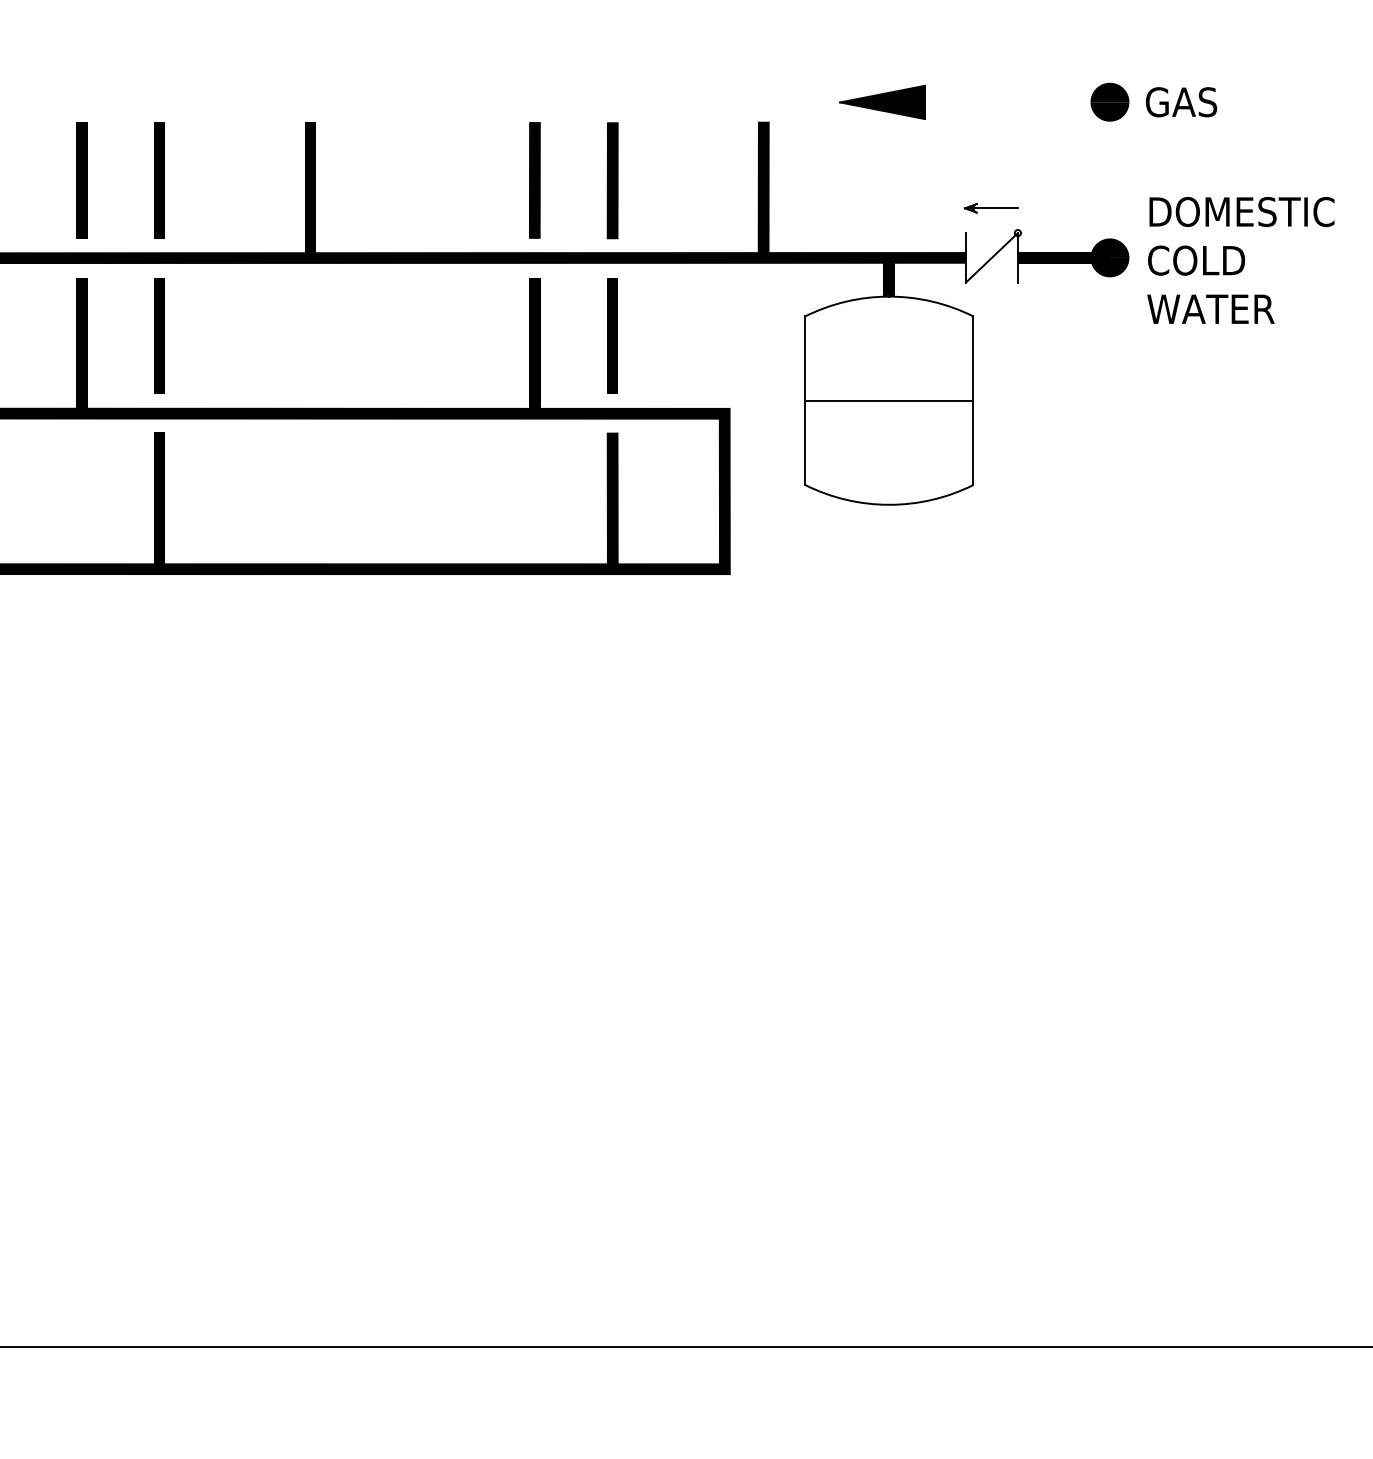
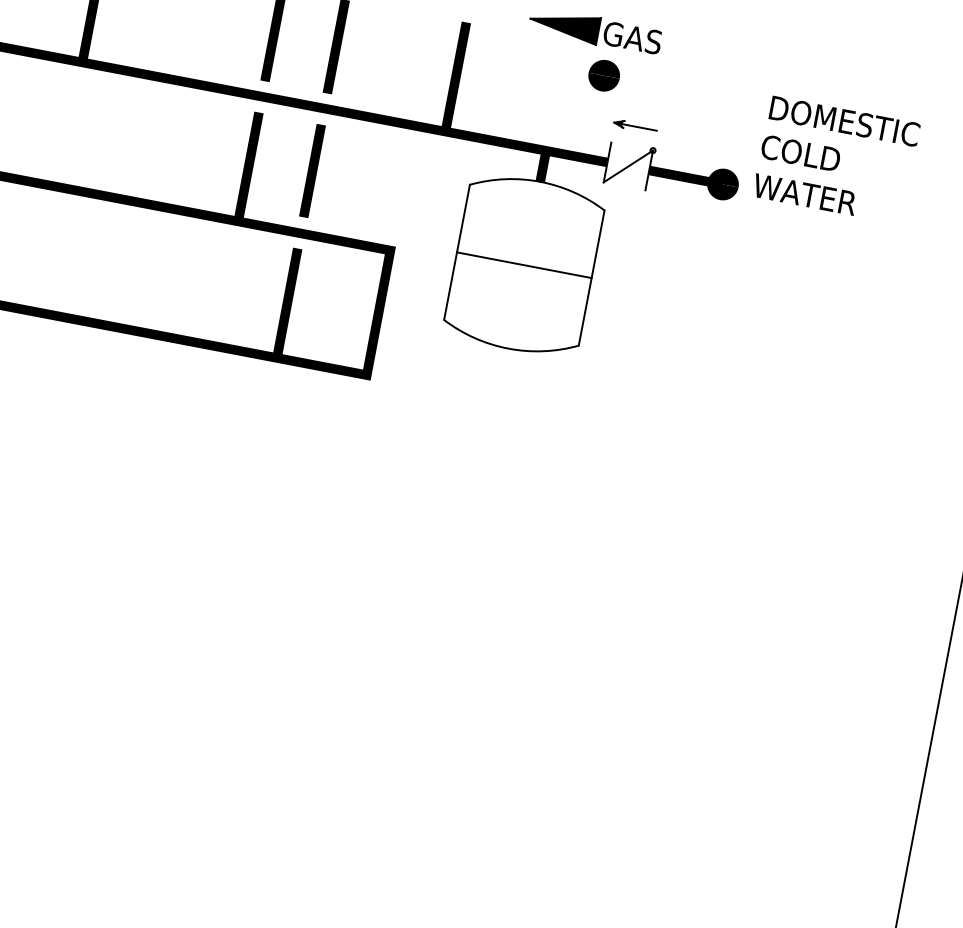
part: (1109, 101) -> (603, 75), moved
text: (1181, 102) -> (632, 38), moved
text: (1240, 260) -> (836, 160), moved

